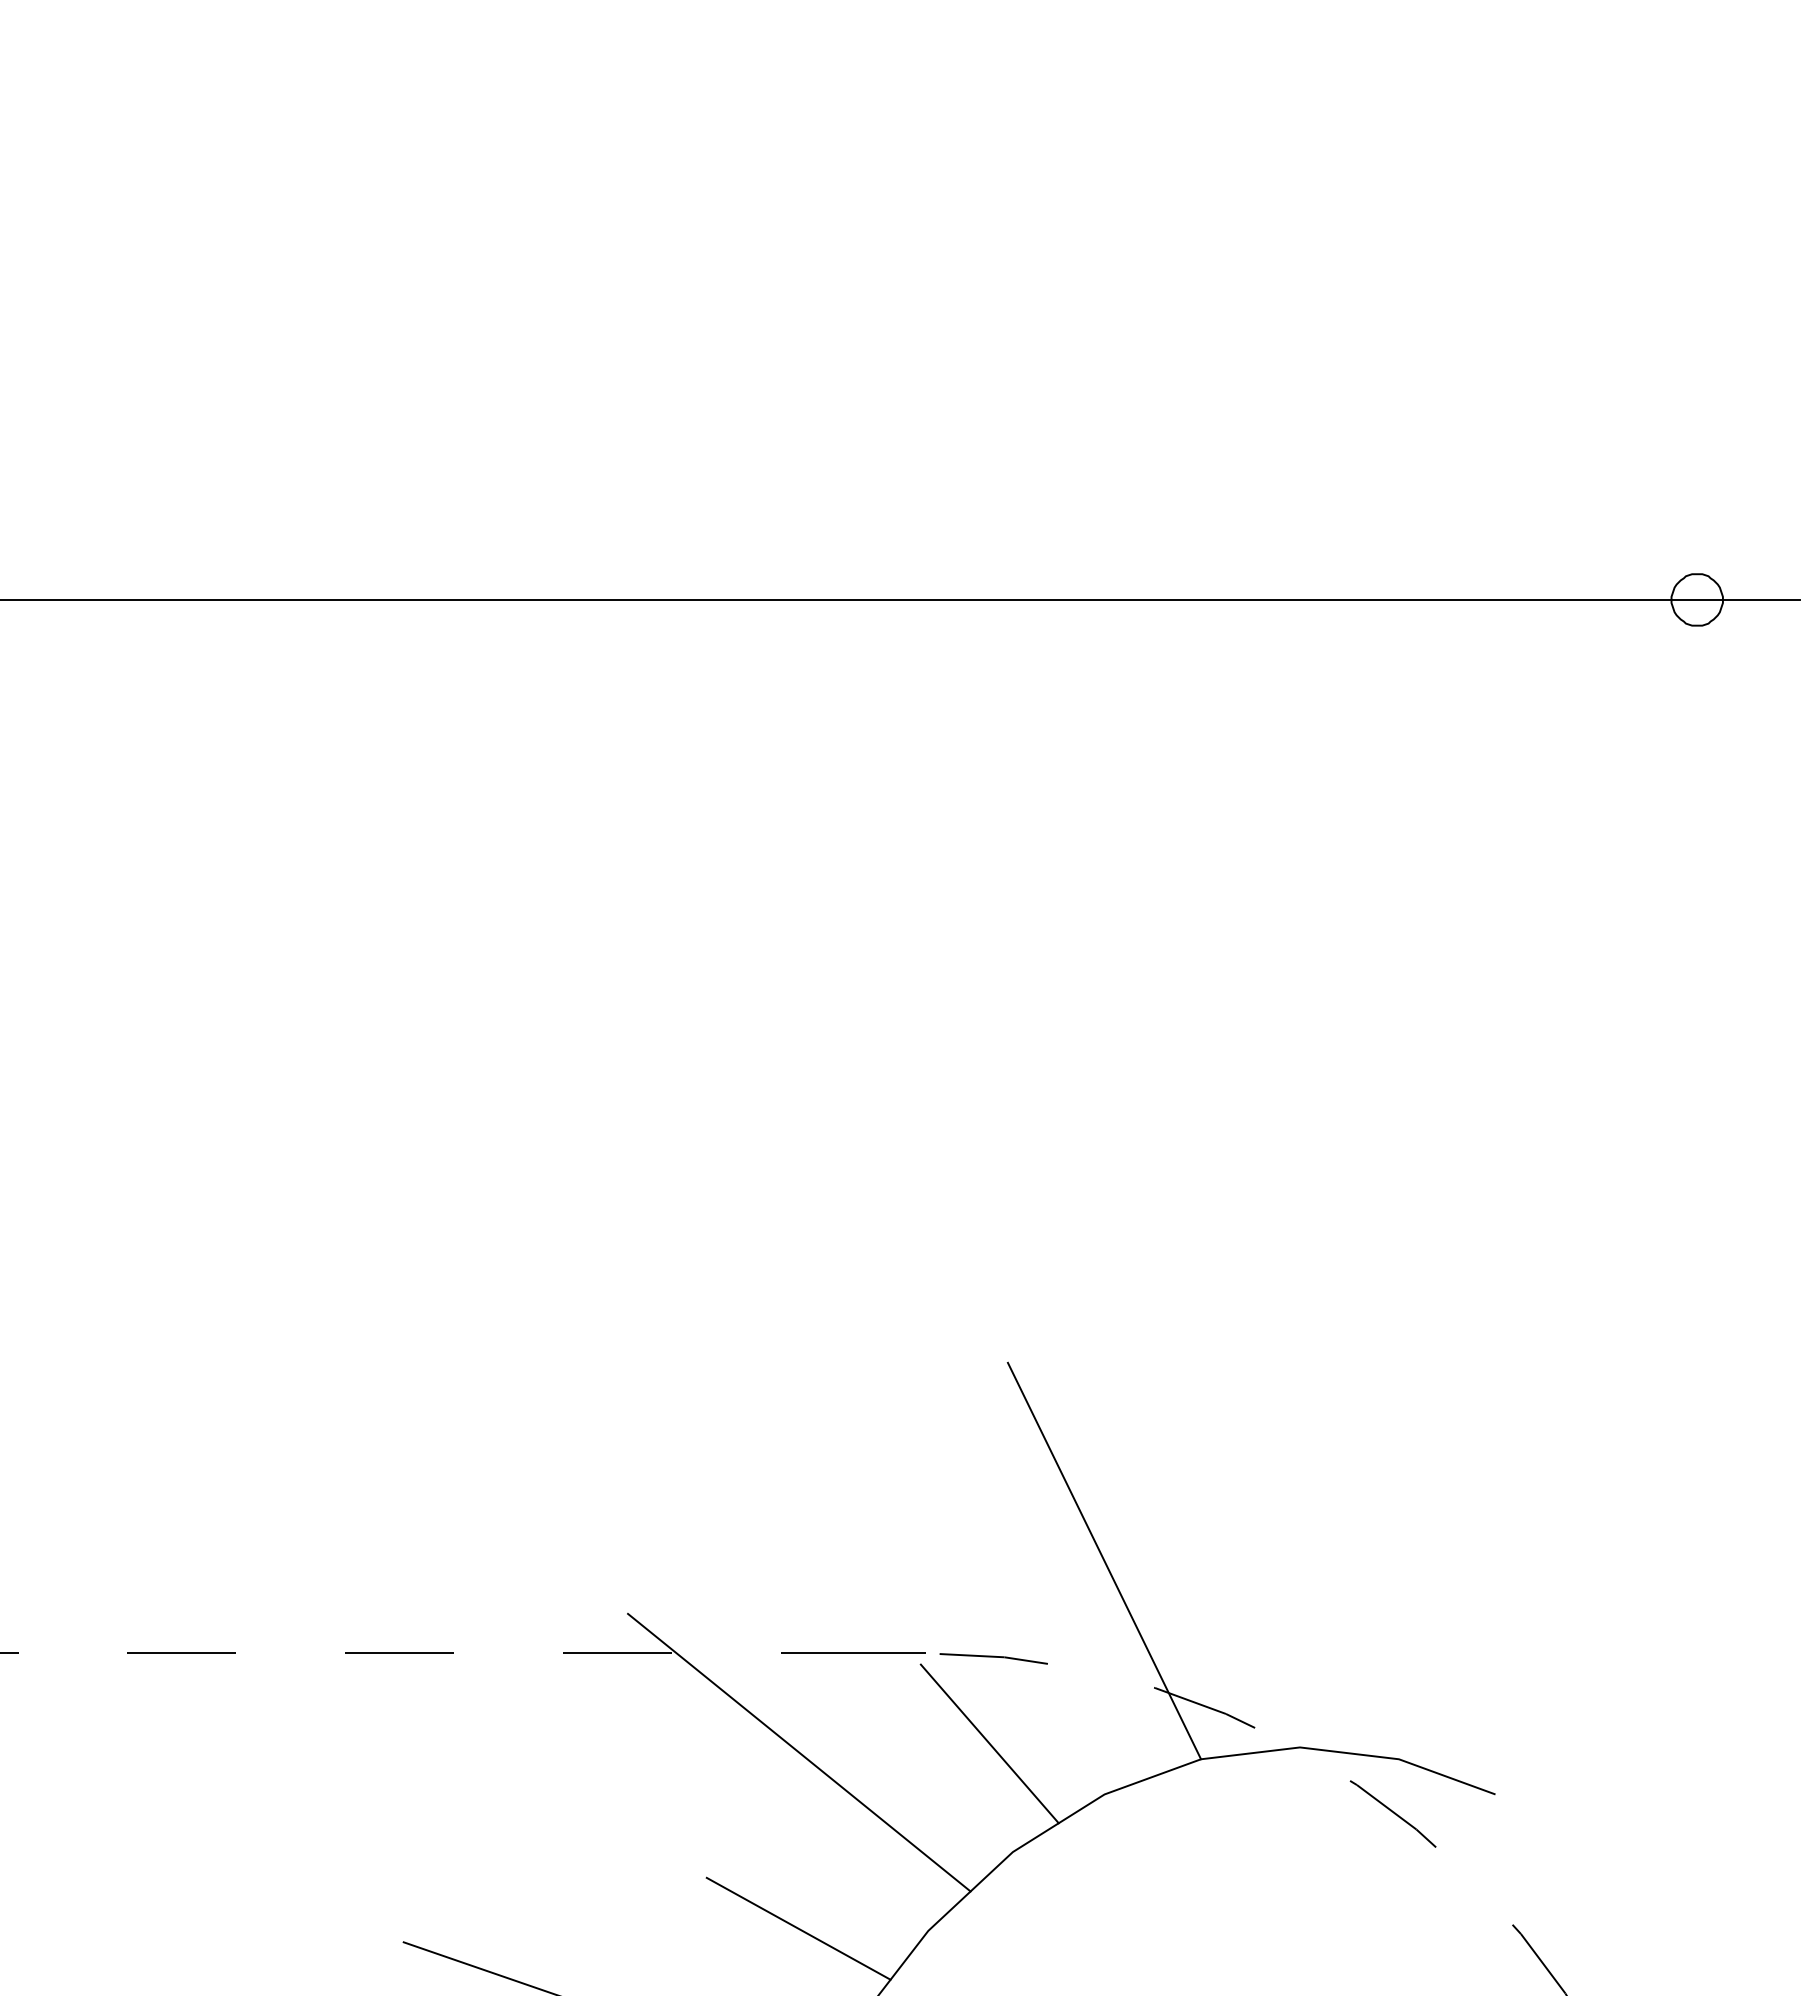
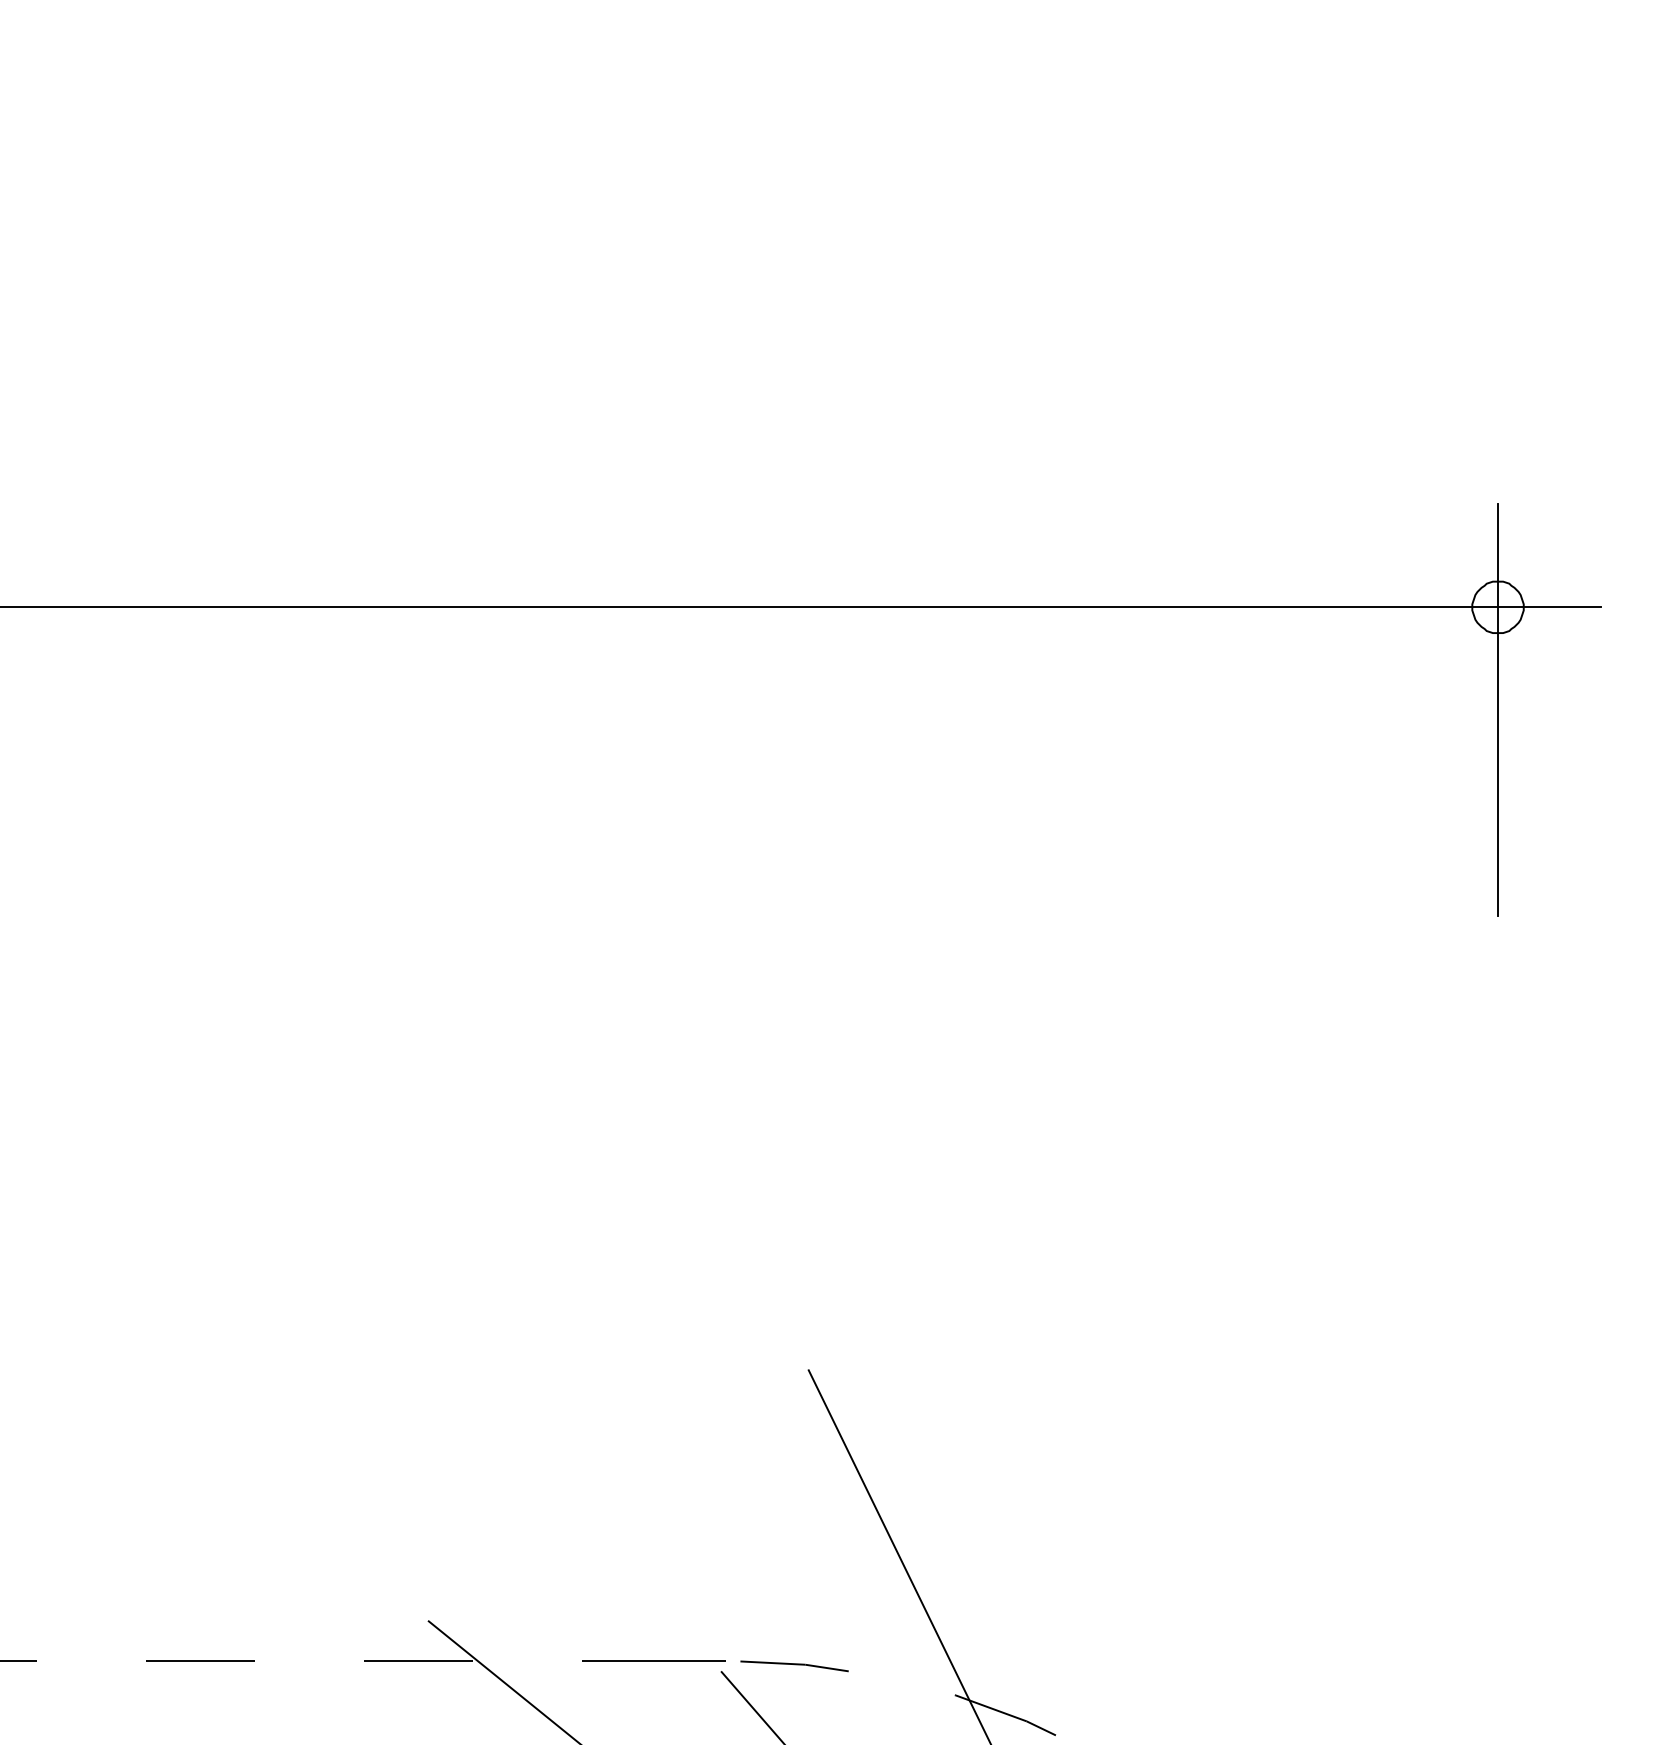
line: (1697, 702) -> (1498, 709), added

